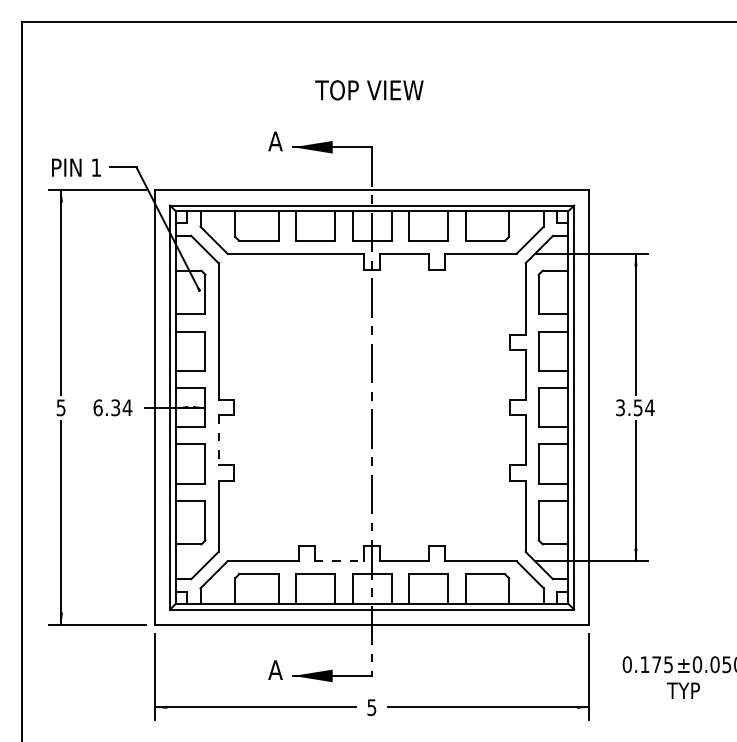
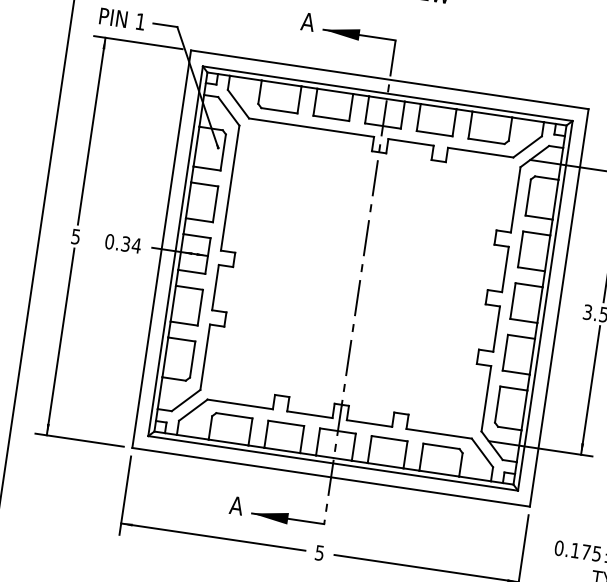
text: (97, 407) -> (109, 241), 6.34 -> 0.34
line: (218, 440) -> (215, 287), dashed -> solid
line: (339, 561) -> (309, 415), dashed -> solid

